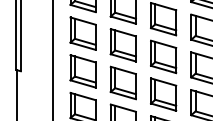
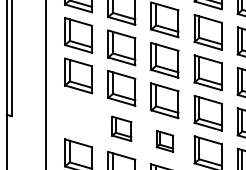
part: (83, 71) -> (78, 116), removed
part: (123, 82) -> (121, 128), size x0.7
part: (163, 94) -> (164, 141), size x0.6

